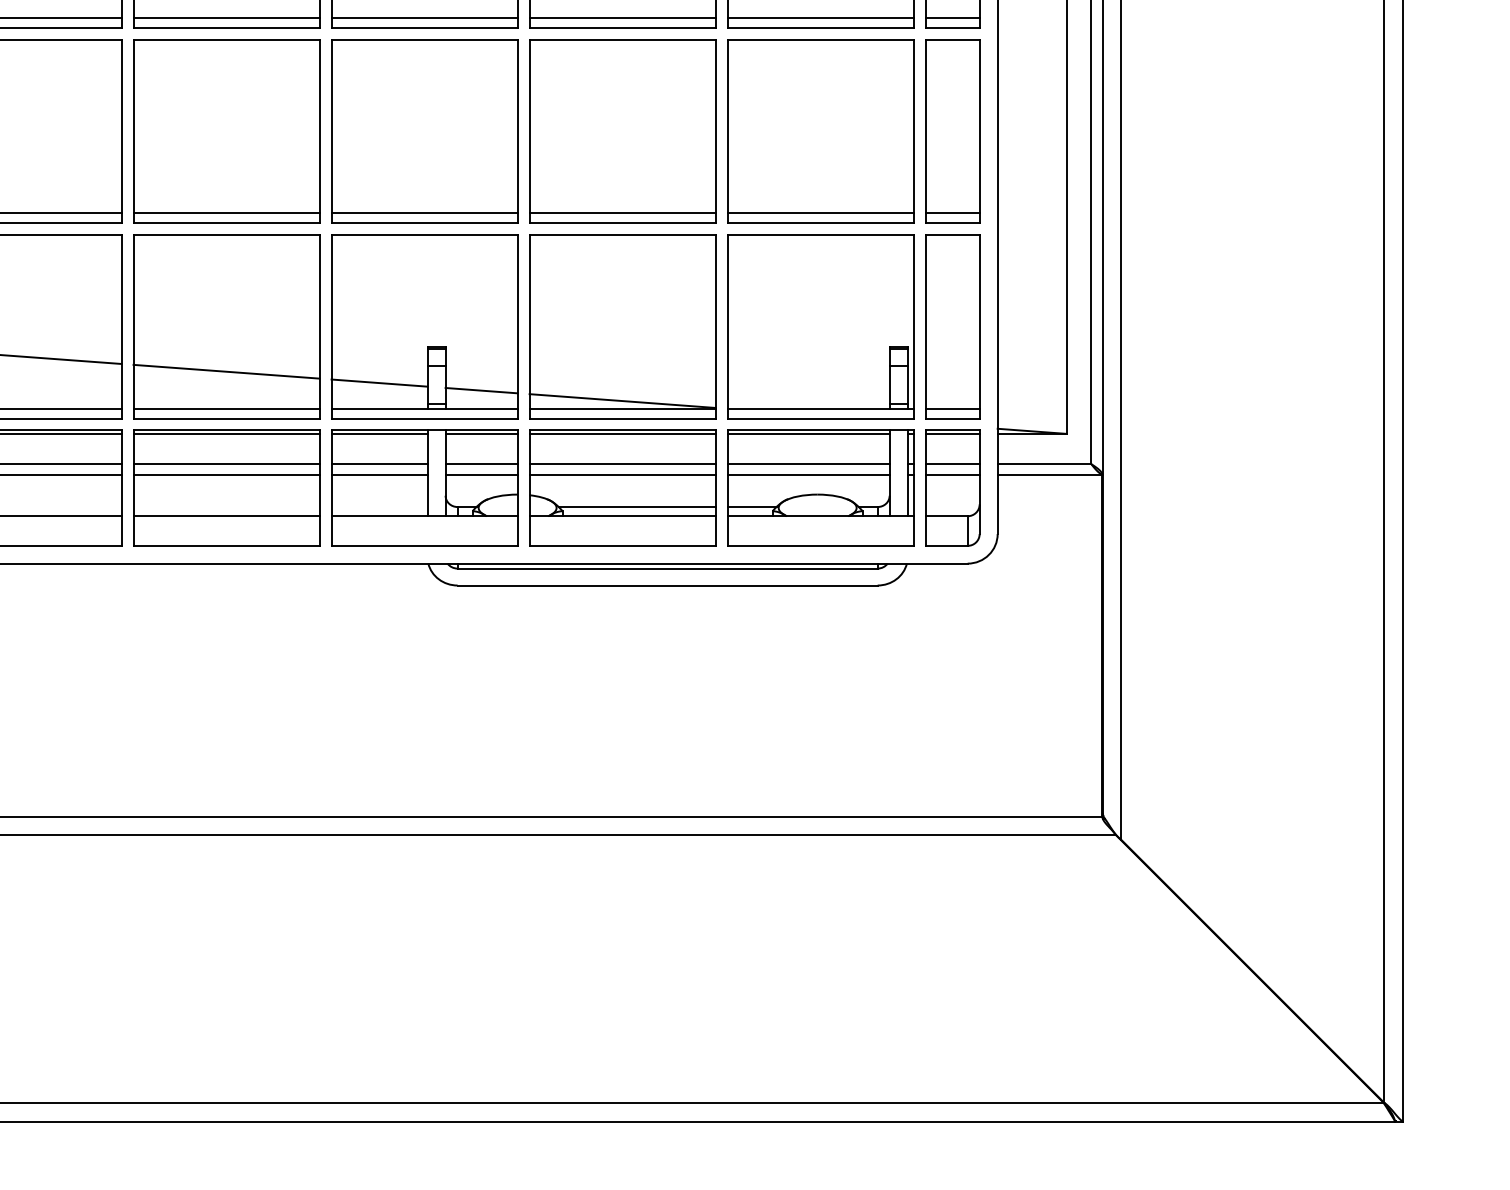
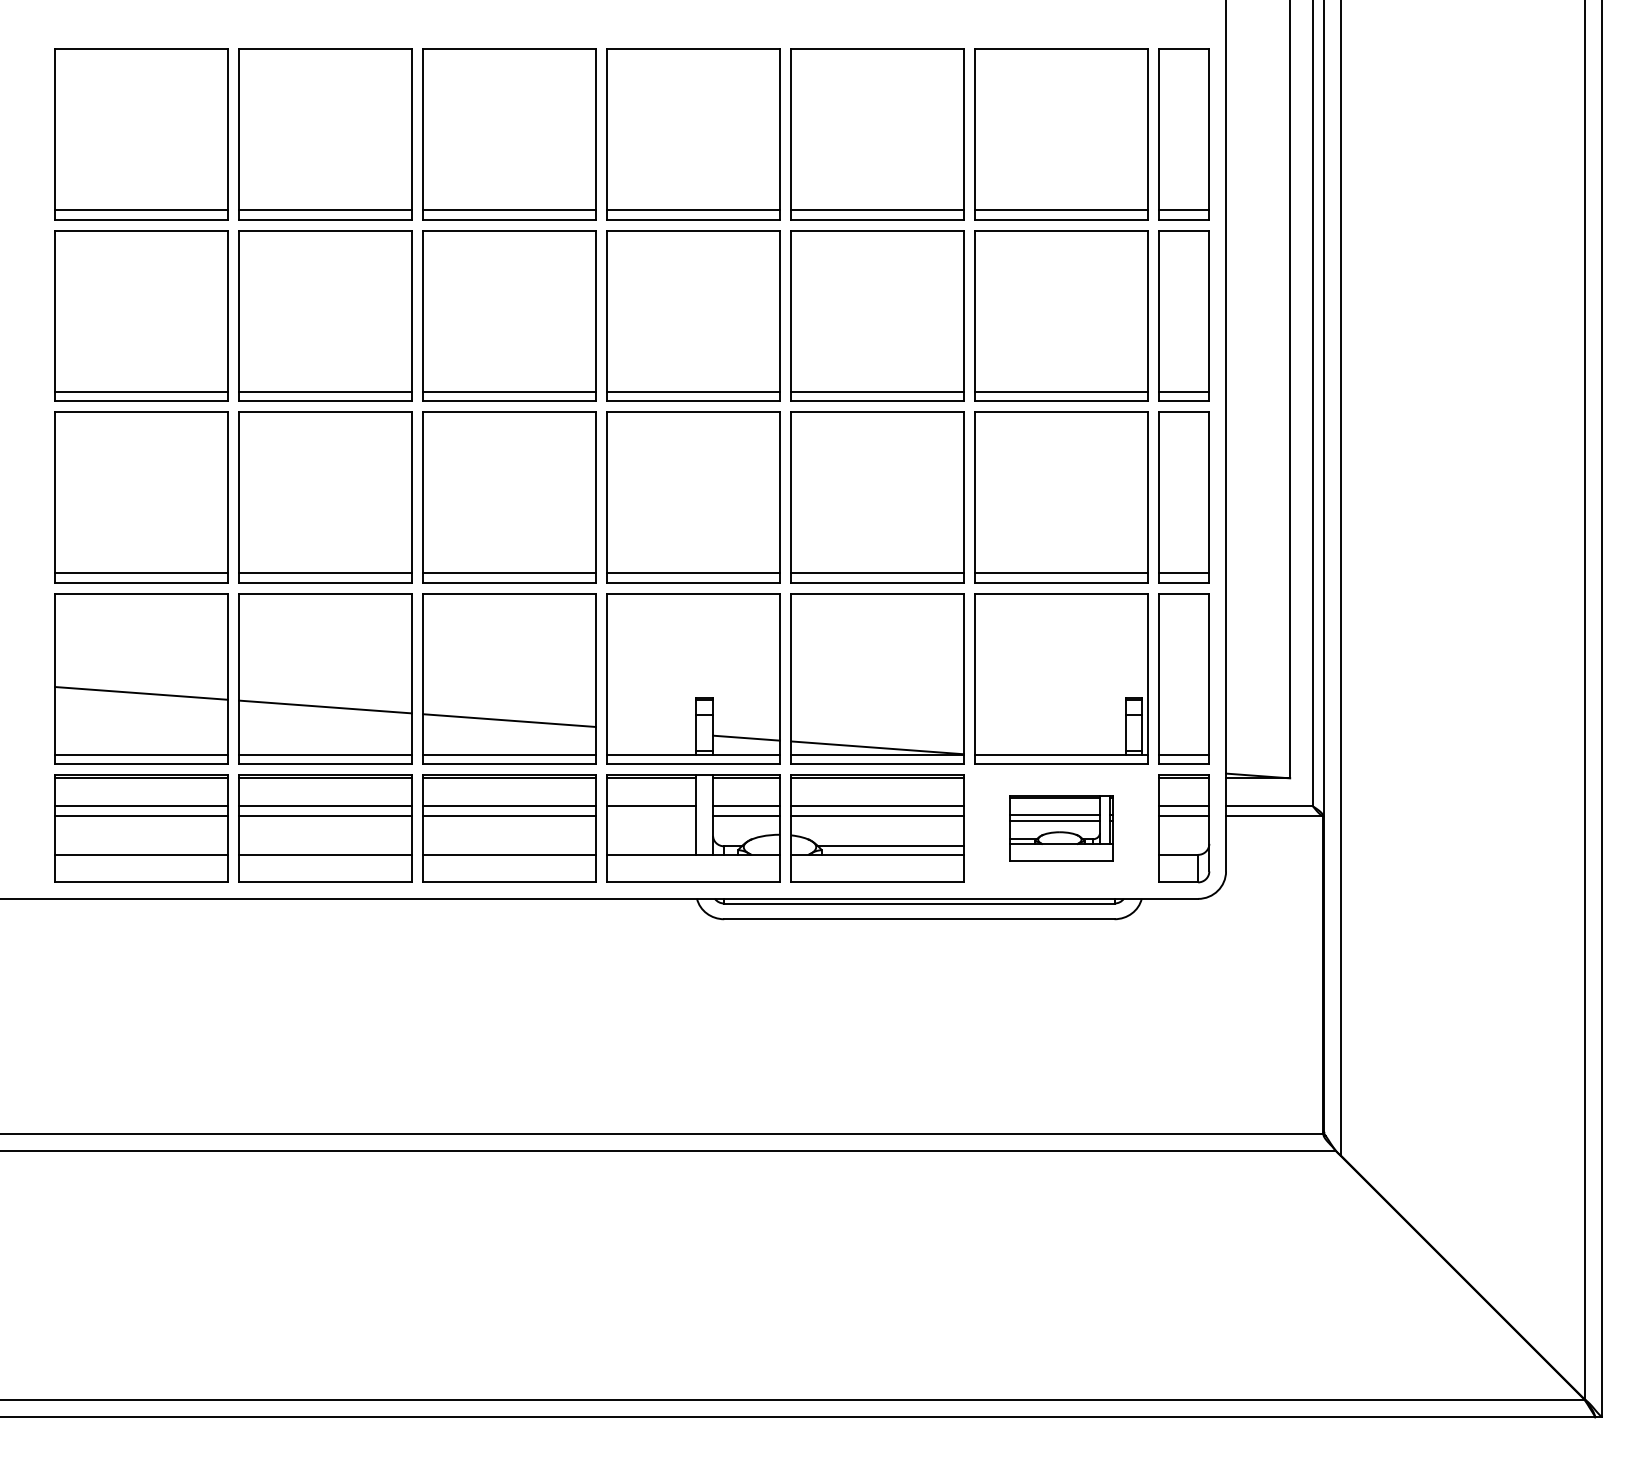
line: (379, 382) -> (651, 730), removed
line: (379, 474) -> (651, 816), removed
part: (820, 487) -> (1061, 828), size x0.6

